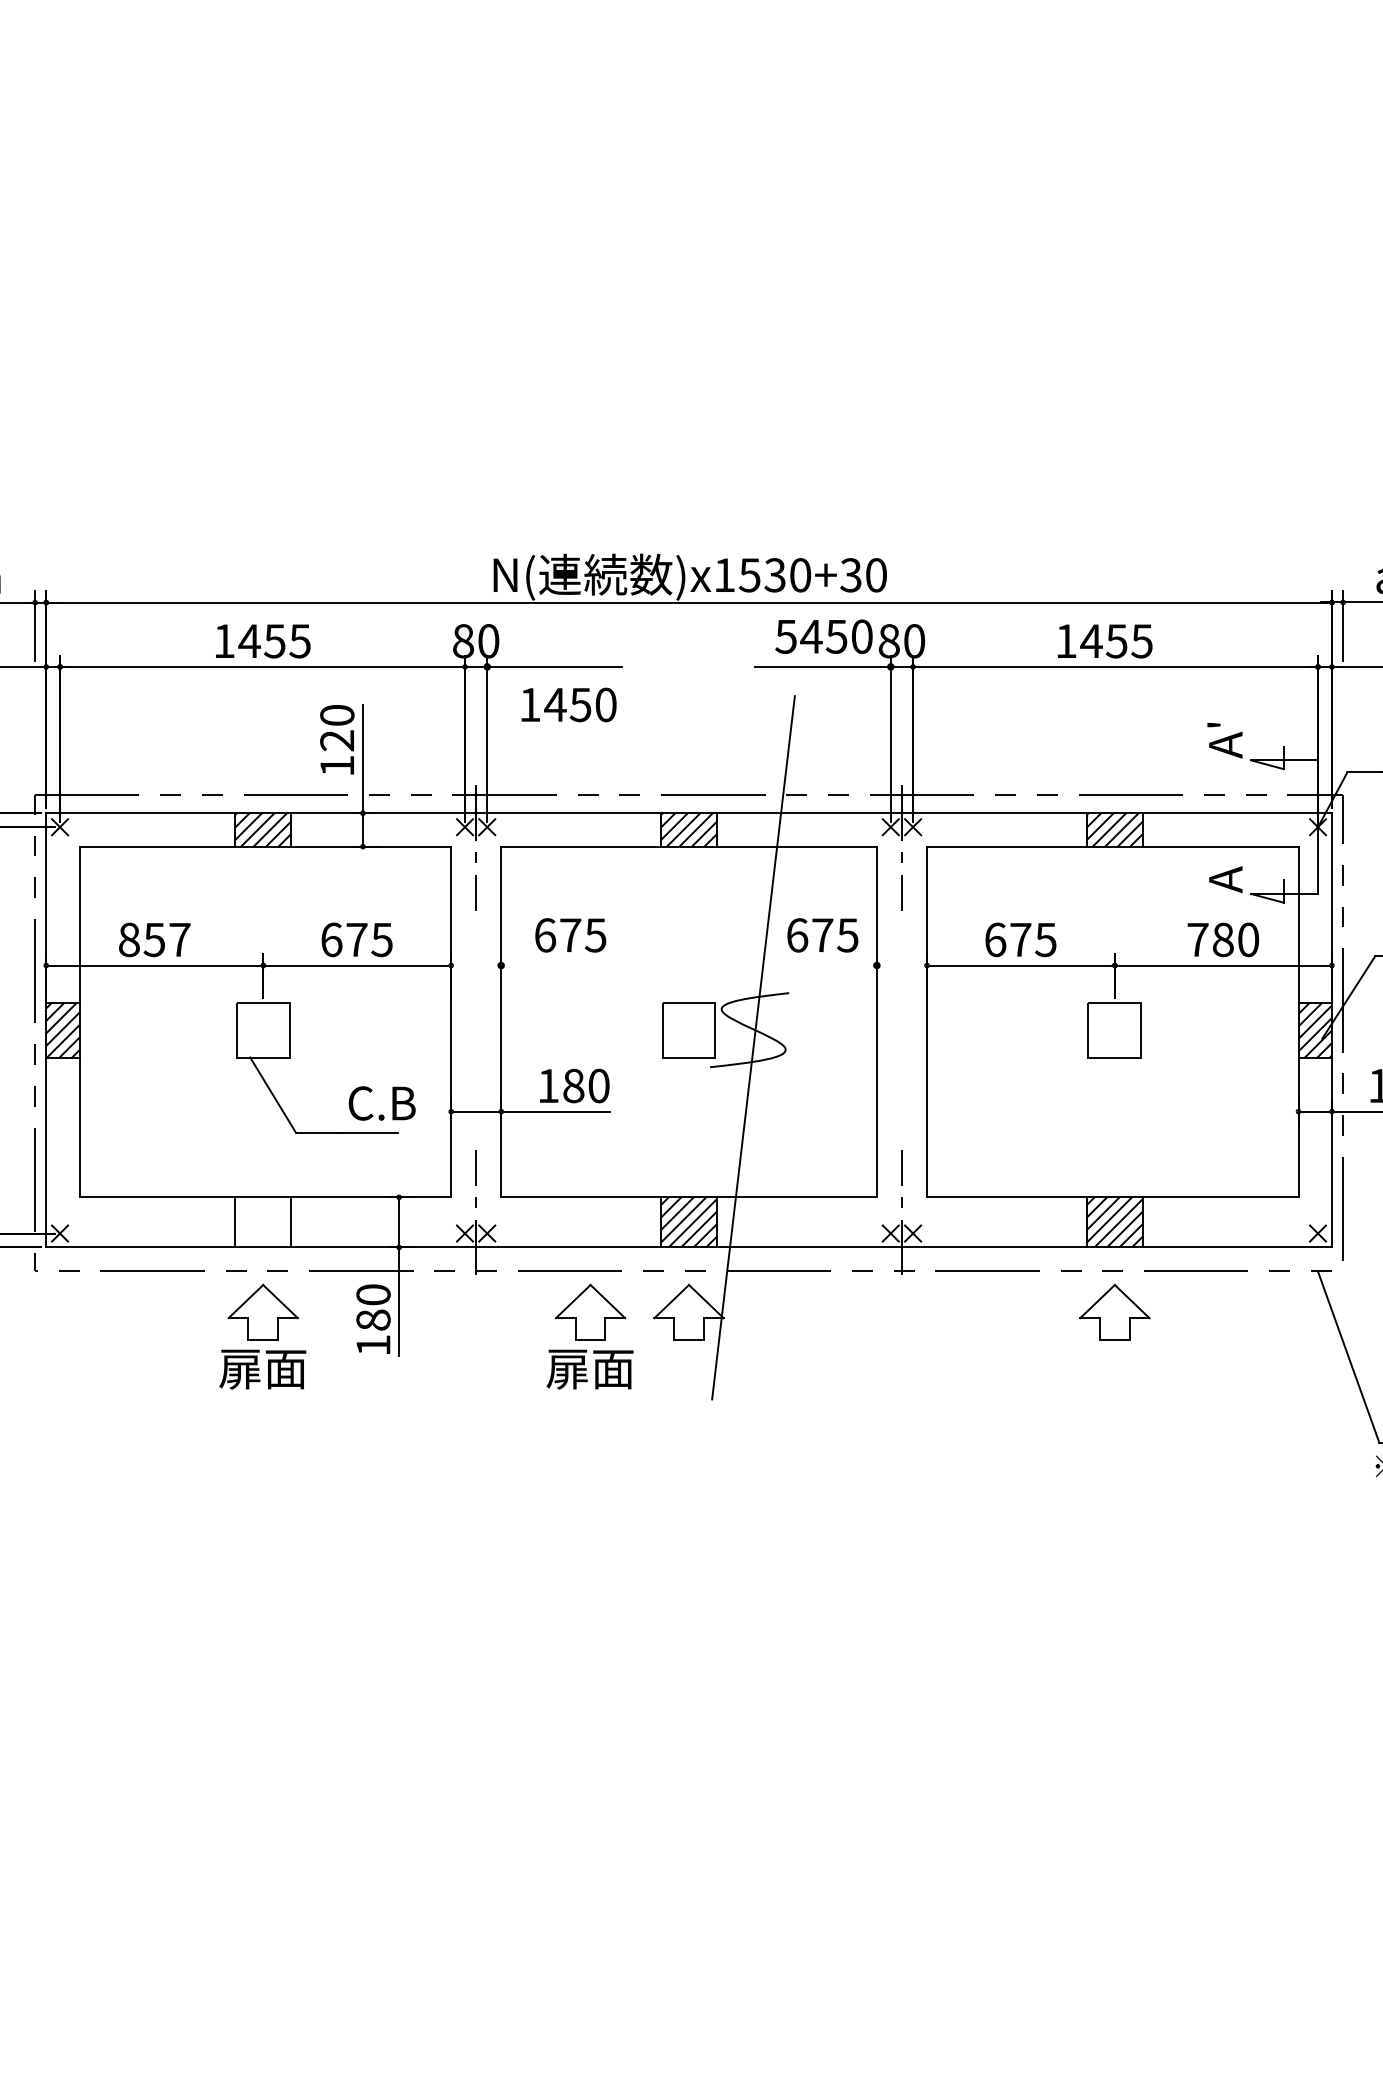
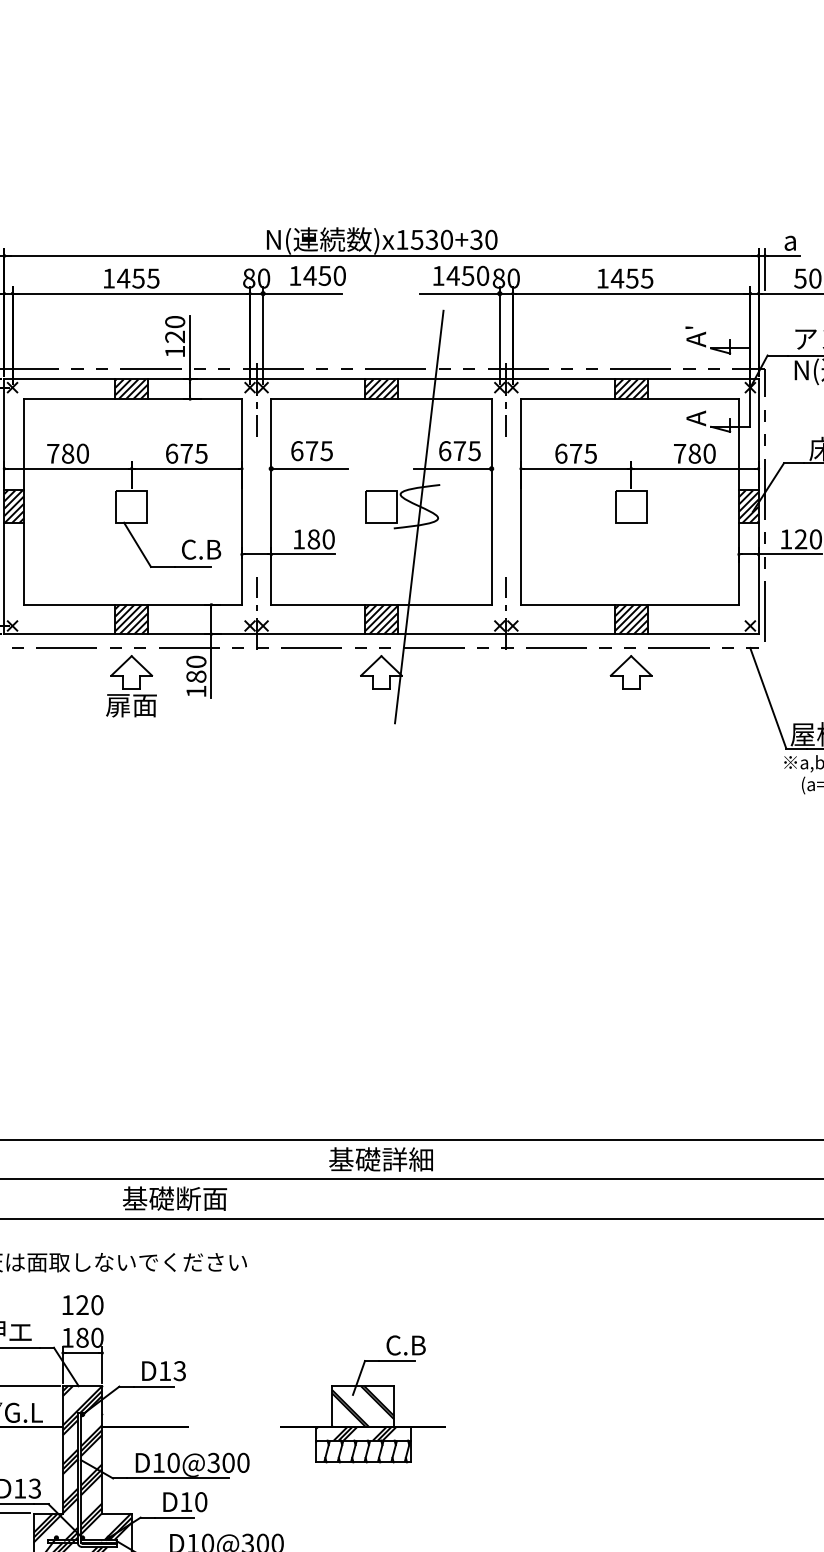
text: (786, 635) -> (438, 275), 5450 -> 1450
text: (568, 704) -> (317, 275), moved
text: (155, 939) -> (68, 453), 857 -> 780
line: (566, 965) -> (309, 468), added
line: (810, 965) -> (452, 468), added
hatch: (262, 1222) -> (131, 619), added
part: (590, 1336) -> (323, 686), removed

